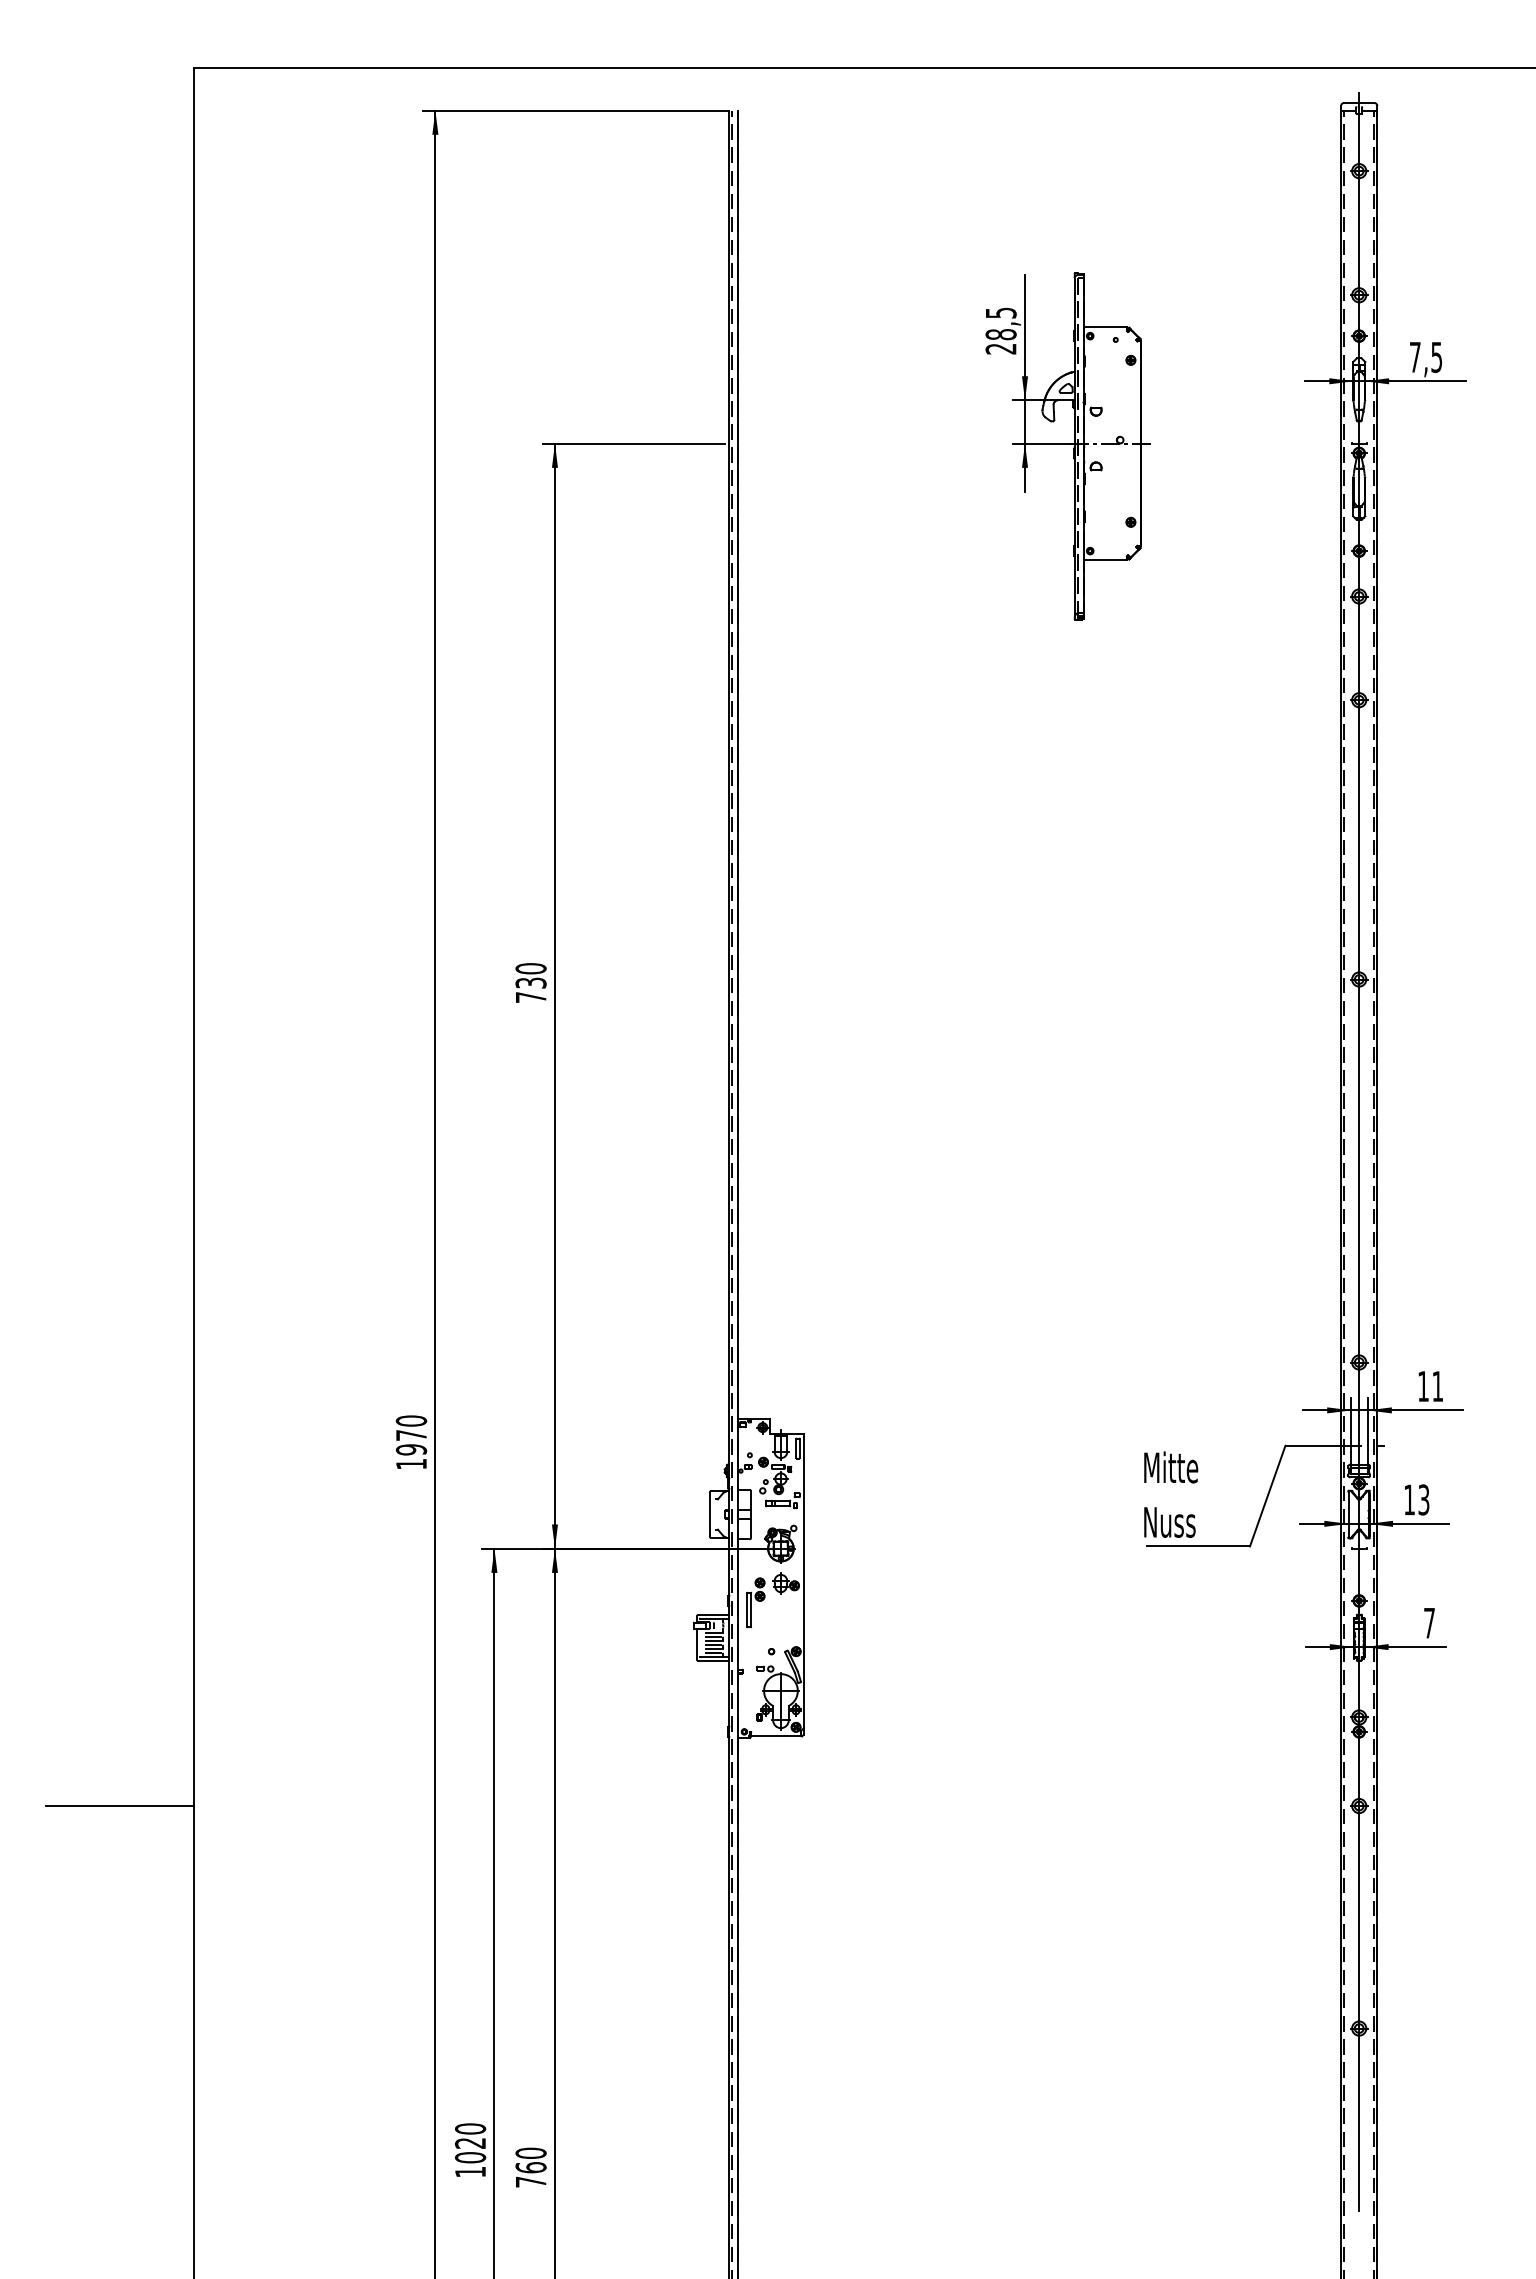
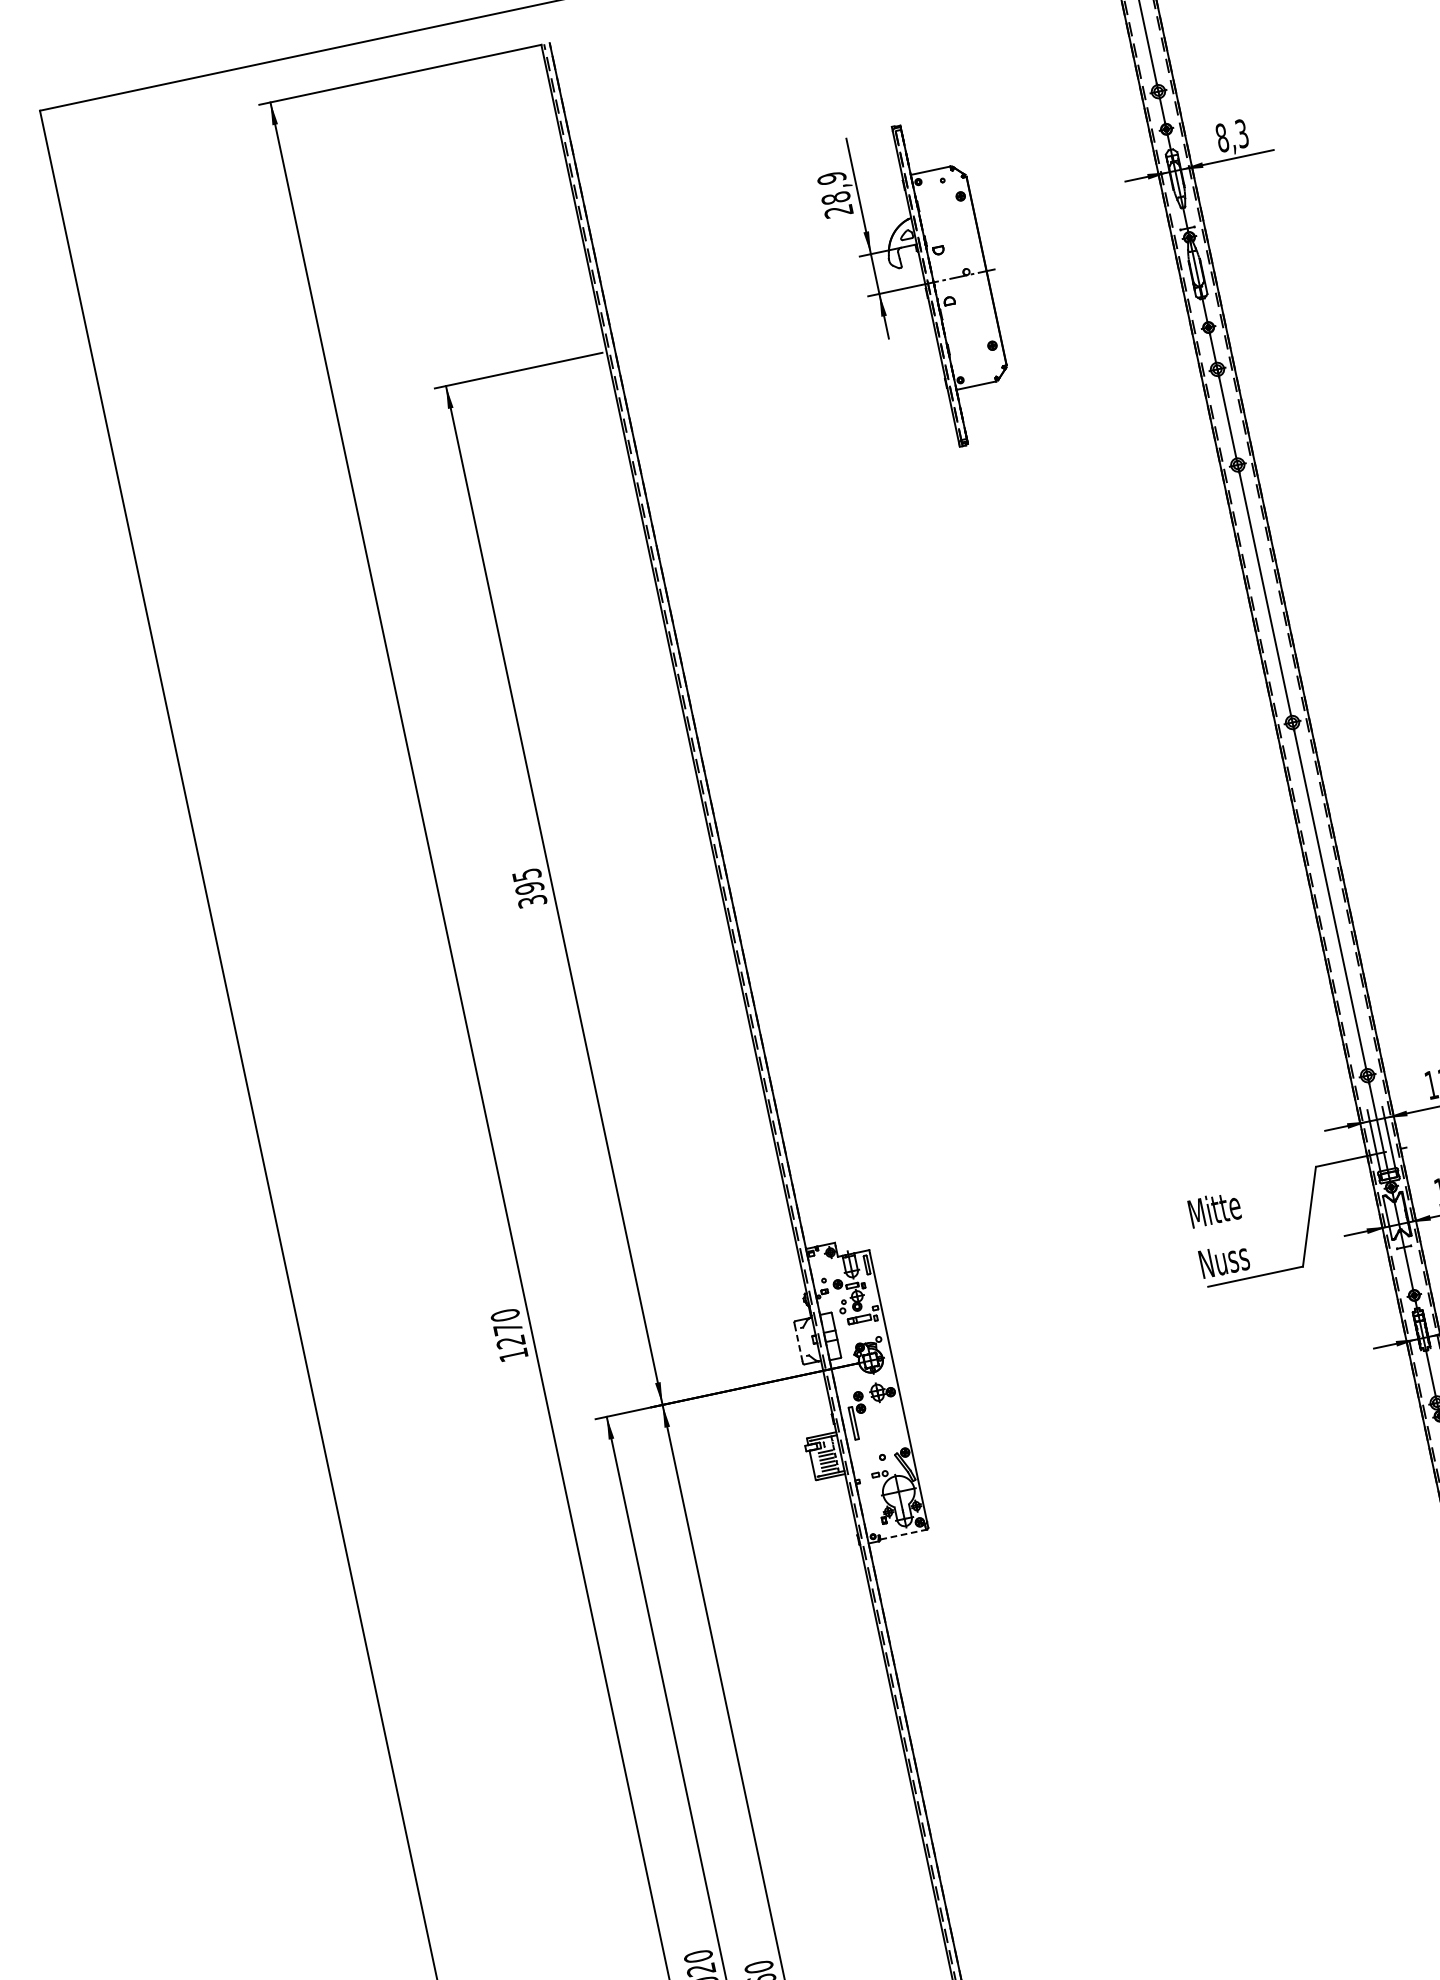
text: (1000, 312) -> (831, 177), 28,5 -> 28,9
text: (1425, 356) -> (1231, 135), 7,5 -> 8,3
text: (530, 982) -> (529, 887), 730 -> 395
text: (411, 1449) -> (510, 1341), 1970 -> 1270
line: (709, 1514) -> (798, 1343), solid -> dashed
line: (776, 1736) -> (903, 1534), solid -> dashed
line: (119, 1806) -> (311, 1727), removed

